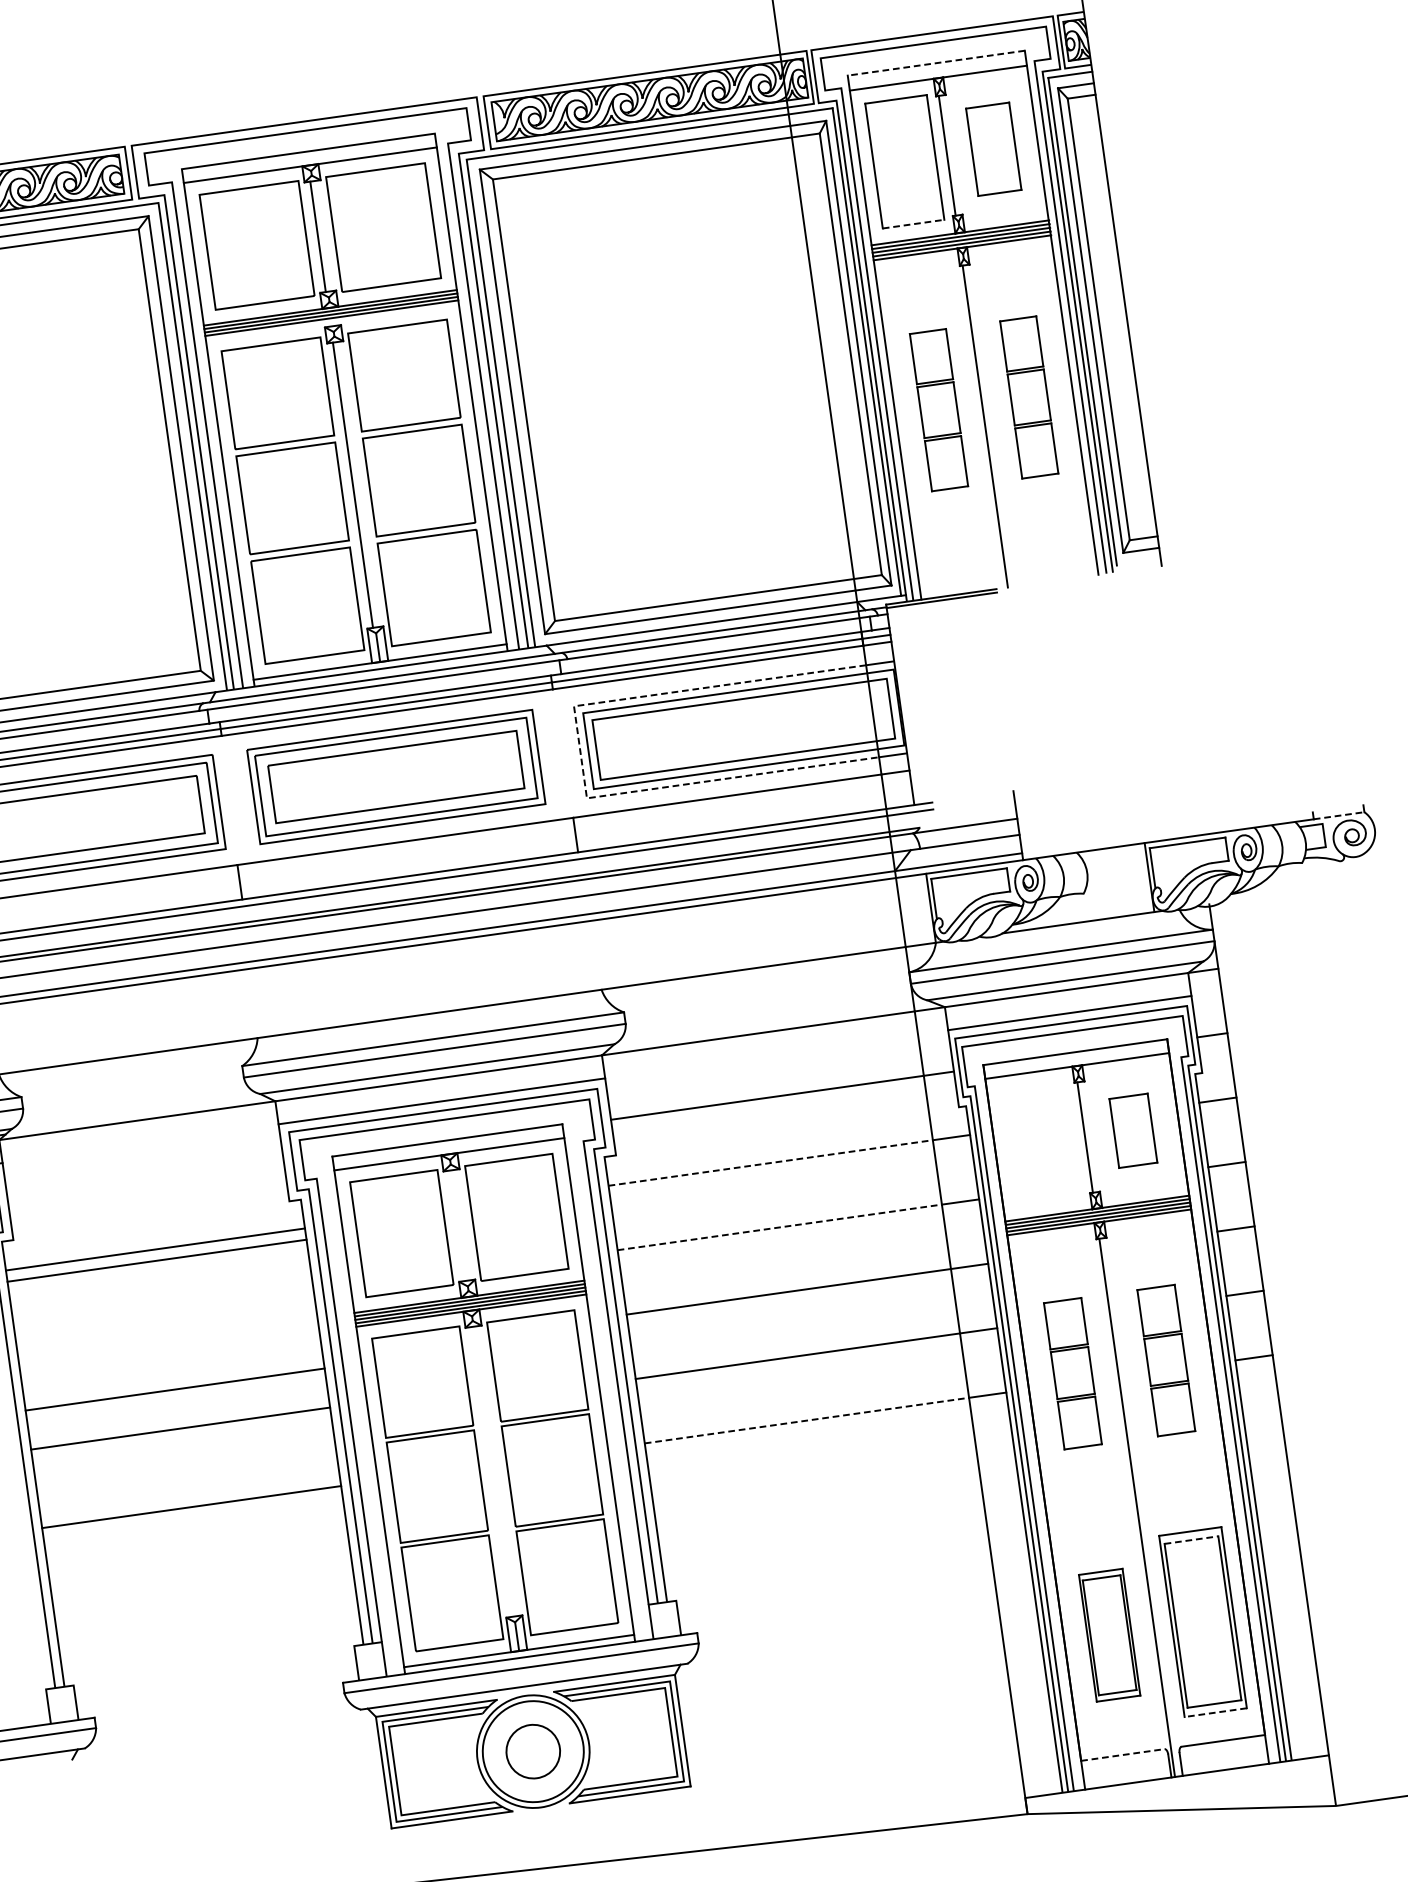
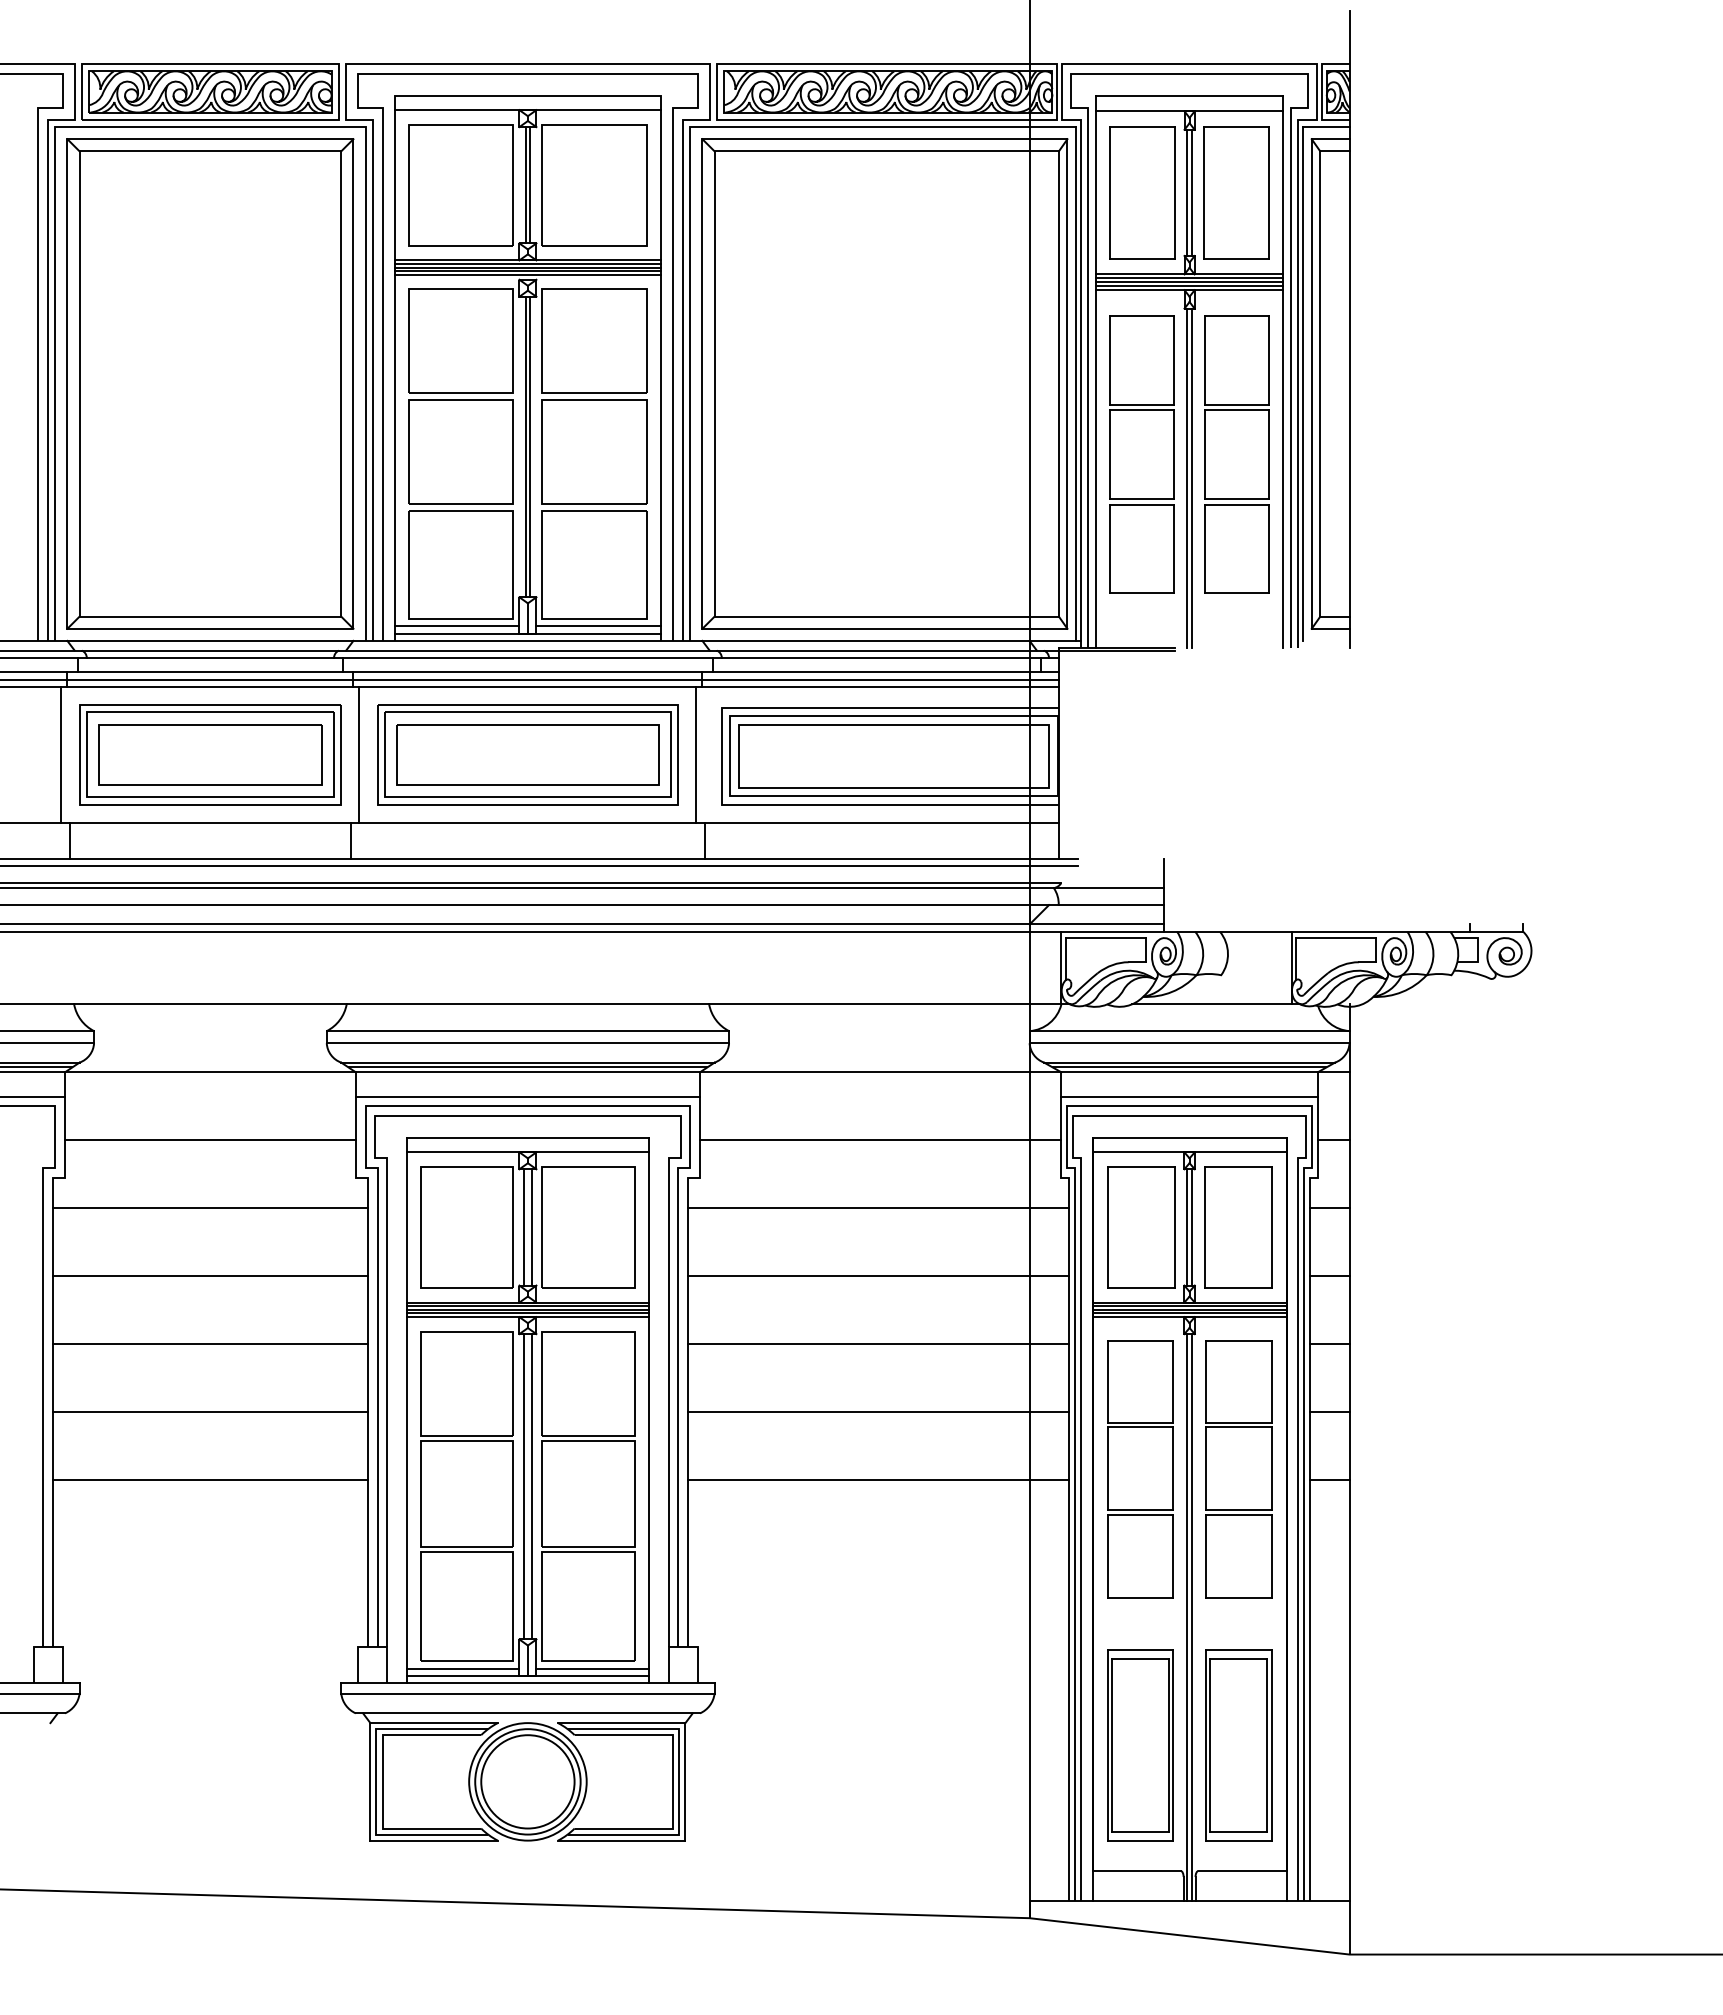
line: (936, 63) -> (1189, 95), dashed -> solid
part: (993, 148) -> (1236, 192), size x1.43
line: (951, 154) -> (1191, 192), added
line: (914, 223) -> (1143, 258), dashed -> solid
line: (322, 236) -> (530, 185), added
line: (331, 321) -> (527, 274), added
part: (1028, 397) -> (1236, 454), size x1.67
part: (938, 410) -> (1141, 454), size x1.67
line: (989, 425) -> (1191, 477), added
line: (357, 484) -> (530, 446), added
line: (446, 645) -> (598, 626), added
line: (311, 664) -> (456, 626), added
line: (580, 752) -> (721, 756), dashed -> solid
line: (556, 754) -> (696, 754), added
line: (236, 799) -> (359, 754), added
line: (1339, 815) -> (1496, 931), dashed -> solid
line: (1065, 985) -> (1189, 1067), added
line: (437, 1073) -> (527, 1067), added
part: (1133, 1130) -> (1238, 1227), size x1.67
line: (1089, 1137) -> (1191, 1227), added
part: (1041, 1143) -> (1141, 1227), added
line: (770, 1163) -> (858, 1208), dashed -> solid
line: (146, 1185) -> (210, 1140), added
line: (462, 1225) -> (531, 1227), added
line: (456, 1226) -> (524, 1227), added
line: (779, 1227) -> (858, 1275), dashed -> solid
line: (156, 1260) -> (209, 1275), moved
part: (1165, 1360) -> (1238, 1469), size x1.67
part: (1072, 1373) -> (1140, 1469), size x1.67
line: (174, 1389) -> (209, 1411), moved
line: (806, 1420) -> (858, 1479), dashed -> solid
line: (179, 1428) -> (209, 1343), moved
line: (497, 1470) -> (531, 1486), added
line: (490, 1471) -> (524, 1486), added
line: (1141, 1507) -> (1191, 1617), added
line: (1192, 1539) -> (1239, 1658), dashed -> solid
line: (579, 1635) -> (592, 1668), added
part: (1109, 1635) -> (1140, 1745), size x1.43
line: (456, 1652) -> (462, 1668), added
line: (1215, 1712) -> (1238, 1840), dashed -> solid
circle: (532, 1751) -> (527, 1781), size x1.67
line: (1122, 1754) -> (1136, 1870), dashed -> solid

